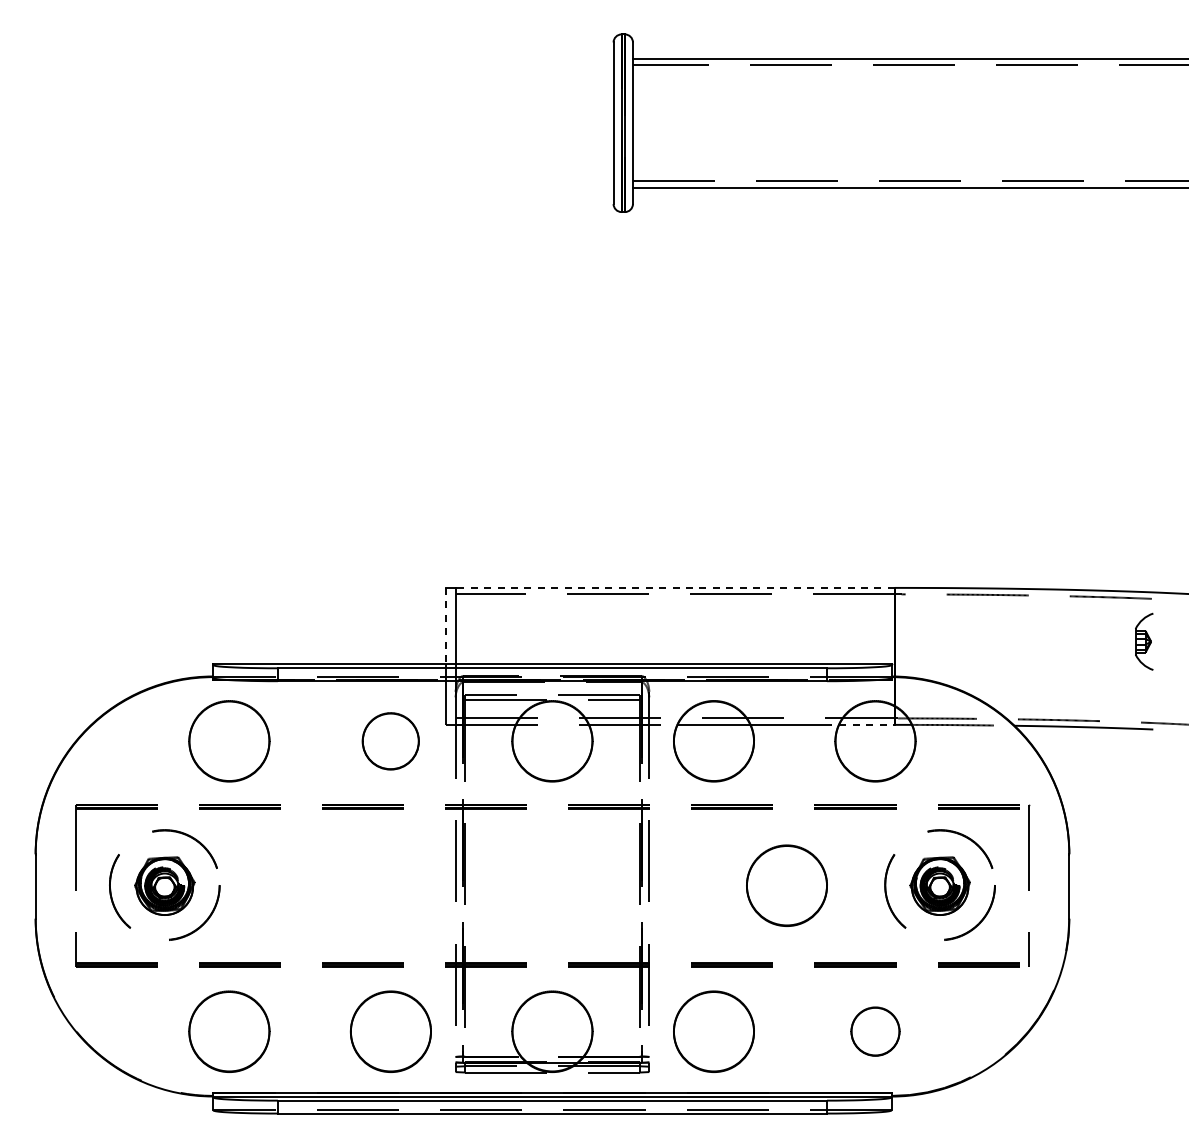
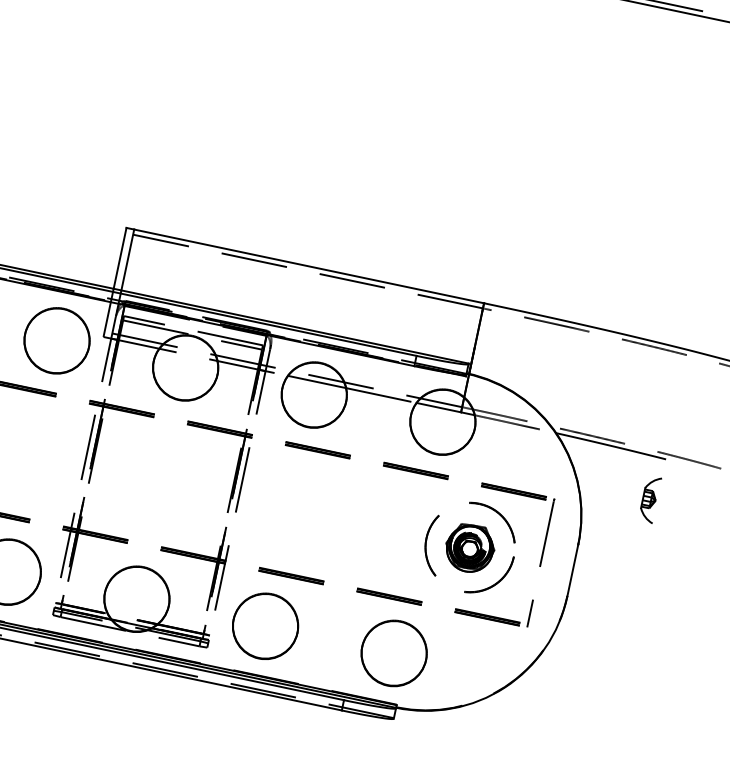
line: (675, 587) -> (309, 266), dashed -> solid
line: (445, 626) -> (119, 258), dashed -> solid
part: (1144, 641) -> (650, 499), moved
line: (867, 724) -> (439, 407), dashed -> solid
circle: (390, 741) -> (56, 340), size x1.43
circle: (786, 885) -> (347, 522), removed
circle: (875, 1031) -> (394, 653), size x1.67

